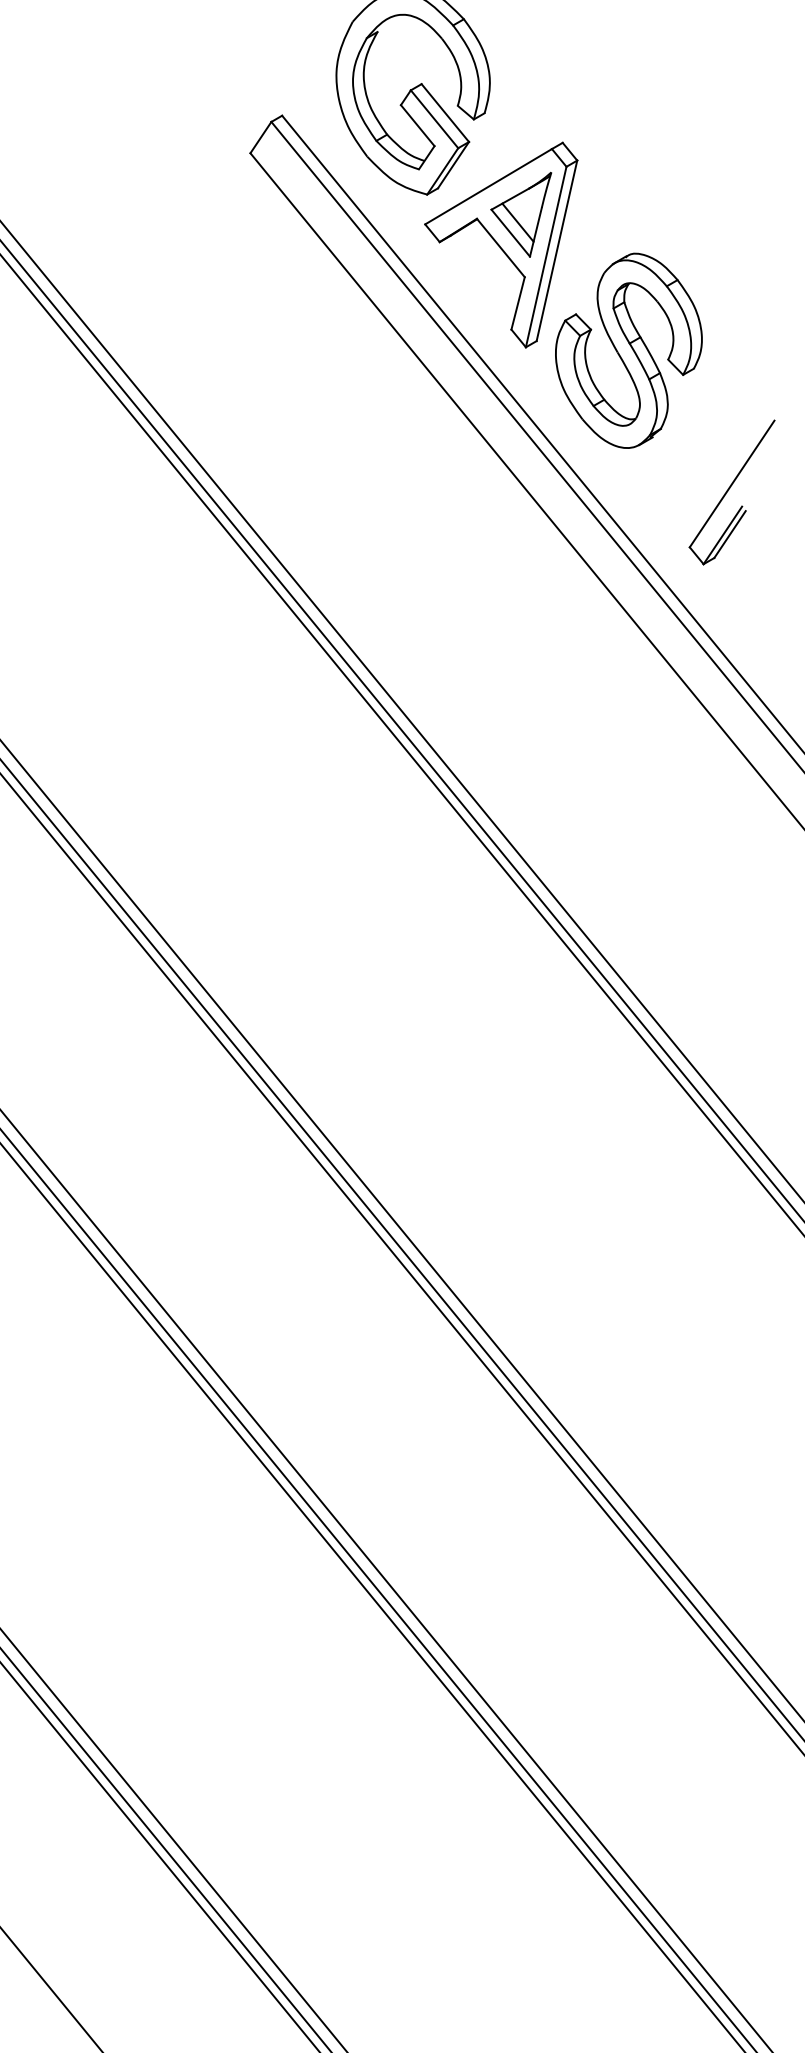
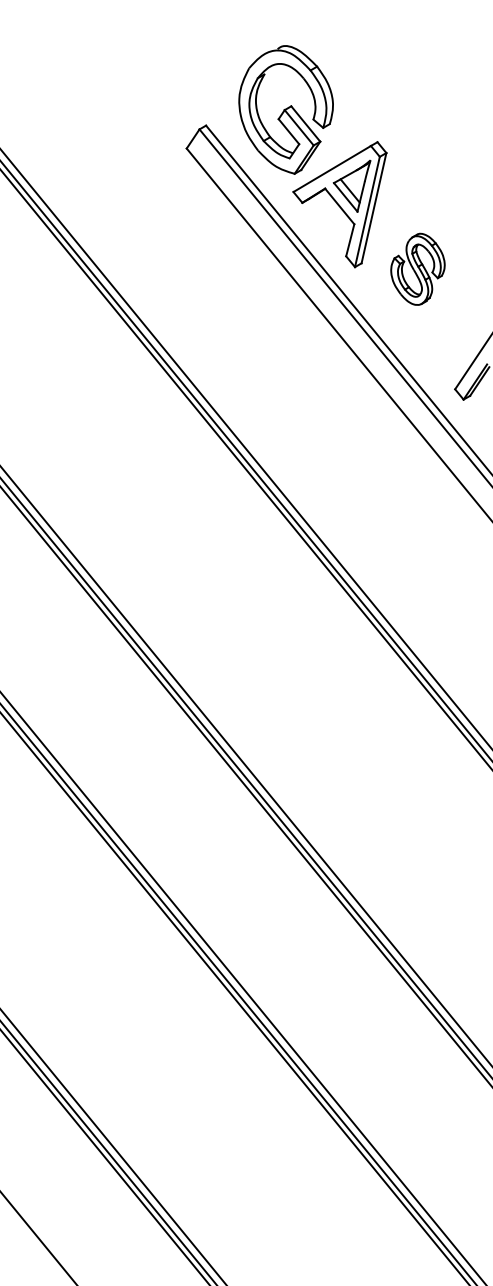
part: (628, 351) -> (417, 269), size x0.6

